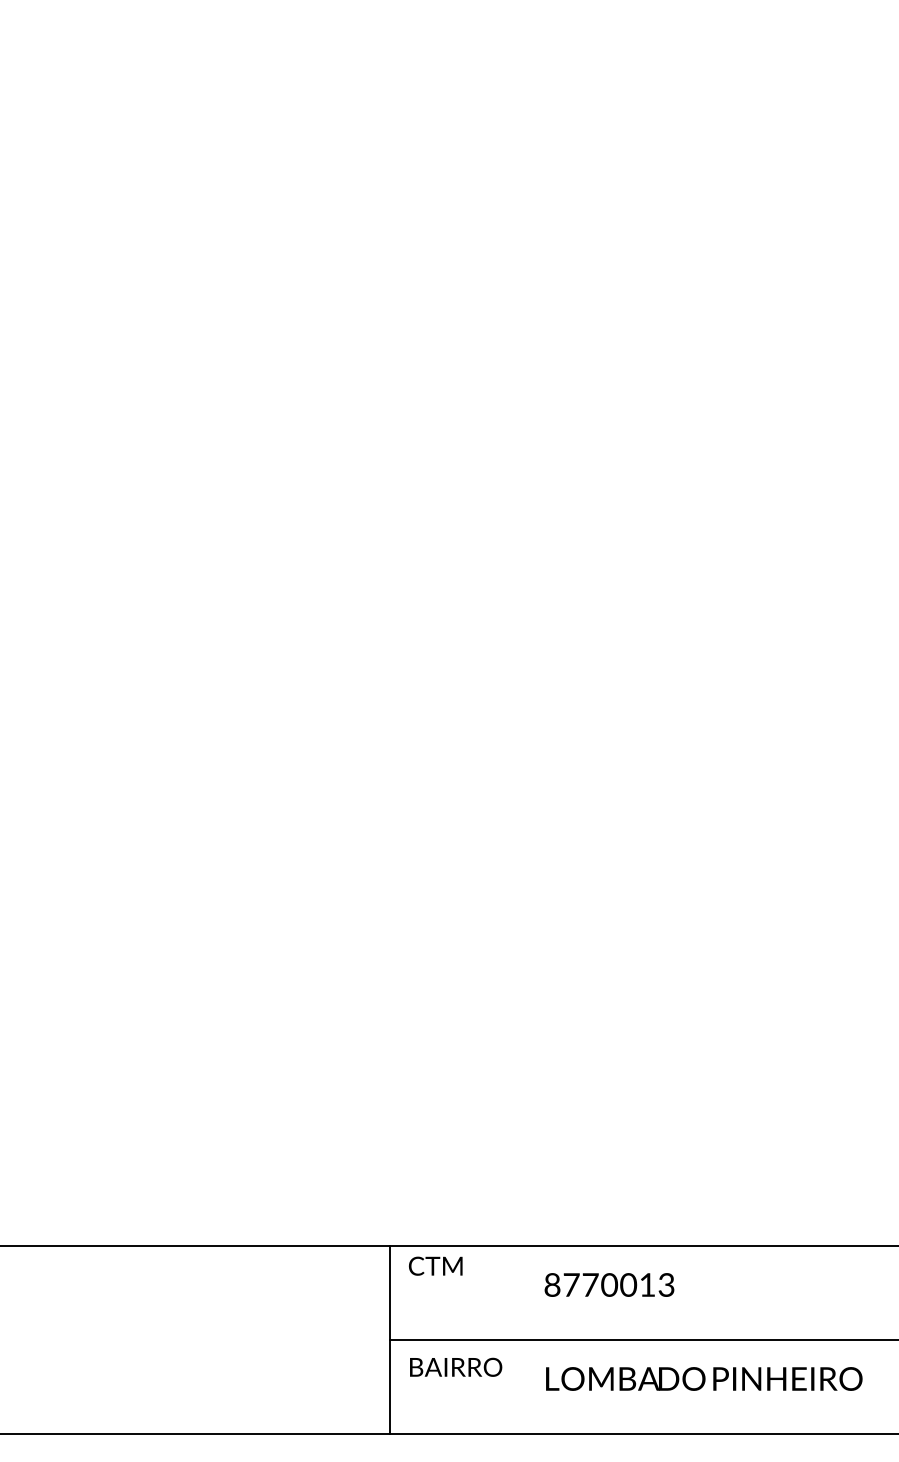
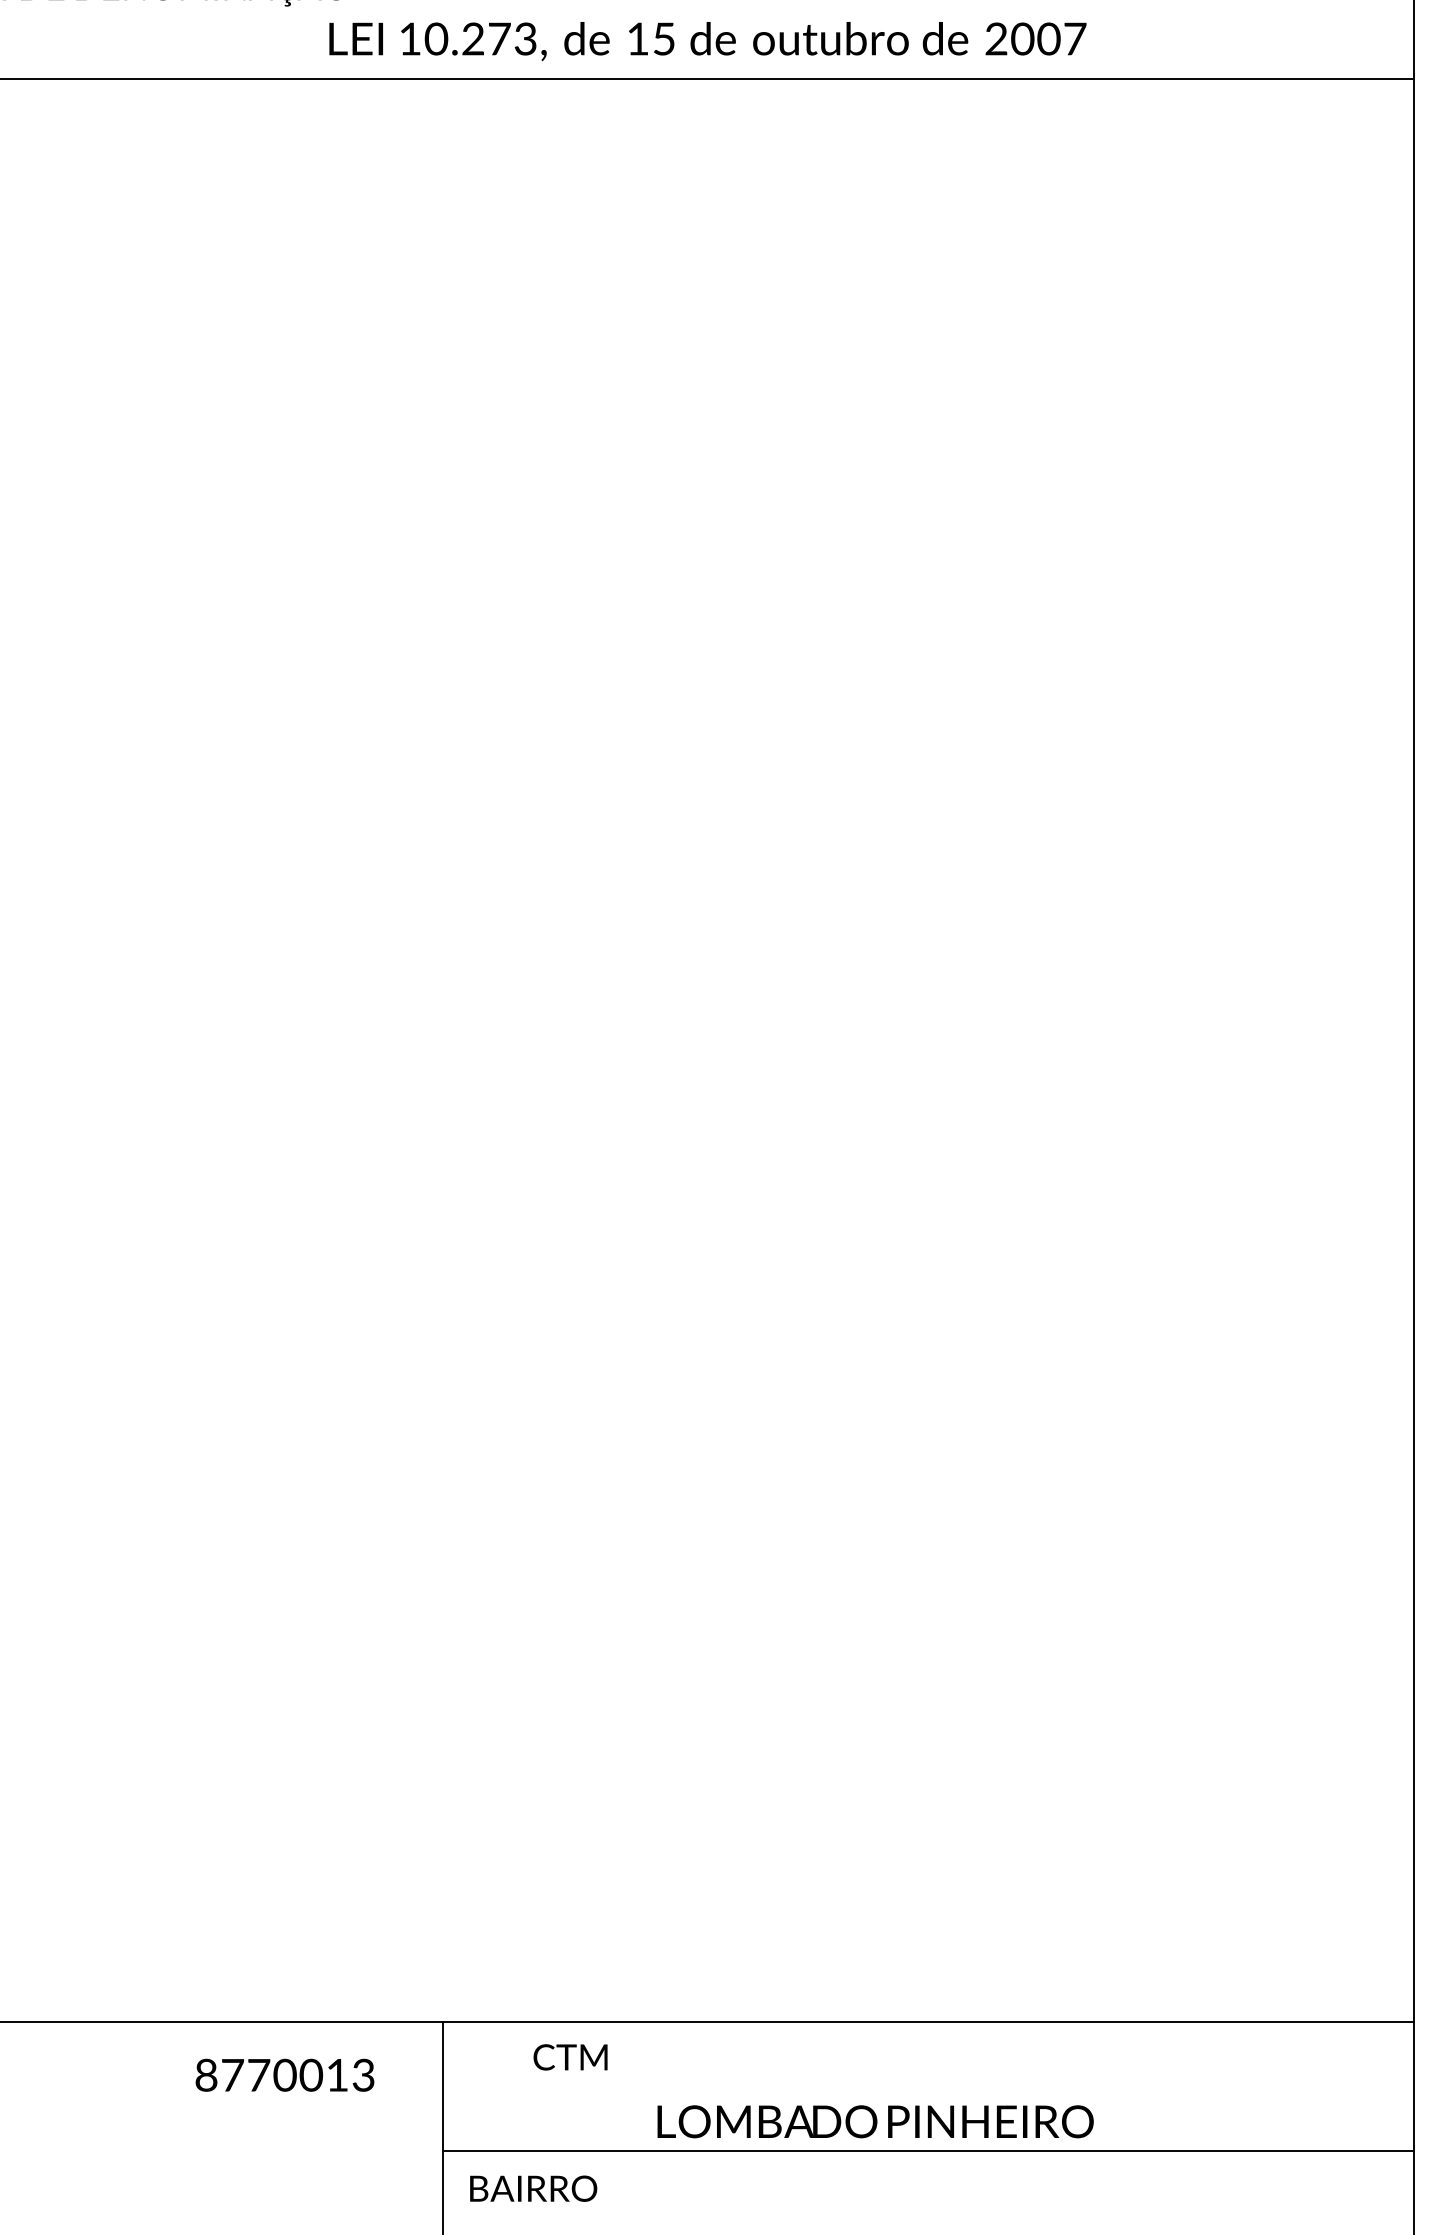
text: (435, 1266) -> (570, 2057), moved
text: (609, 1284) -> (284, 2074), moved
text: (704, 1378) -> (875, 2121), moved

